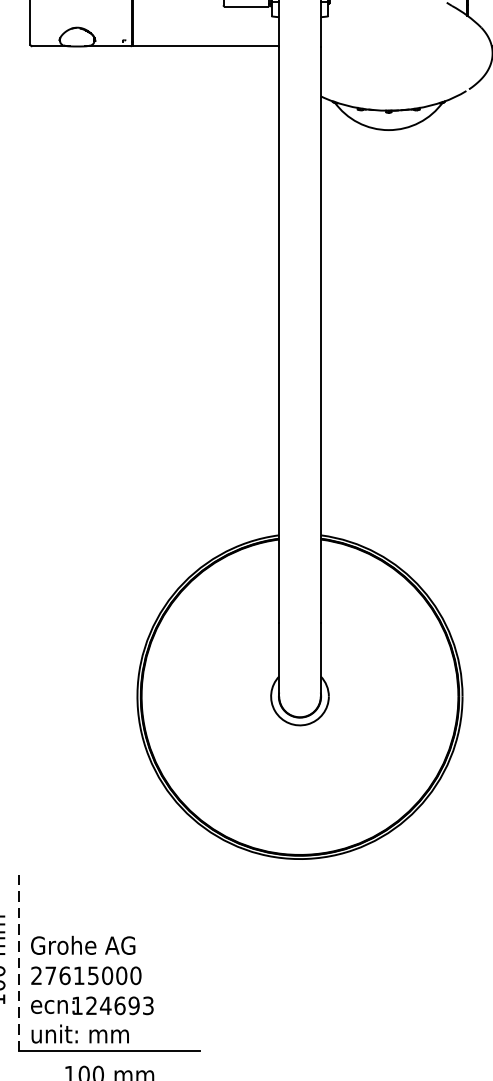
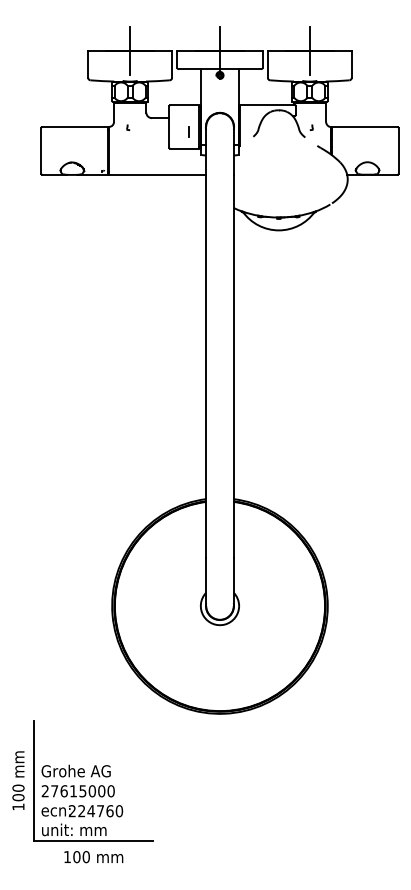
line: (18, 961) -> (33, 781), dashed -> solid
text: (112, 1006) -> (95, 811), 124693 -> 224760

